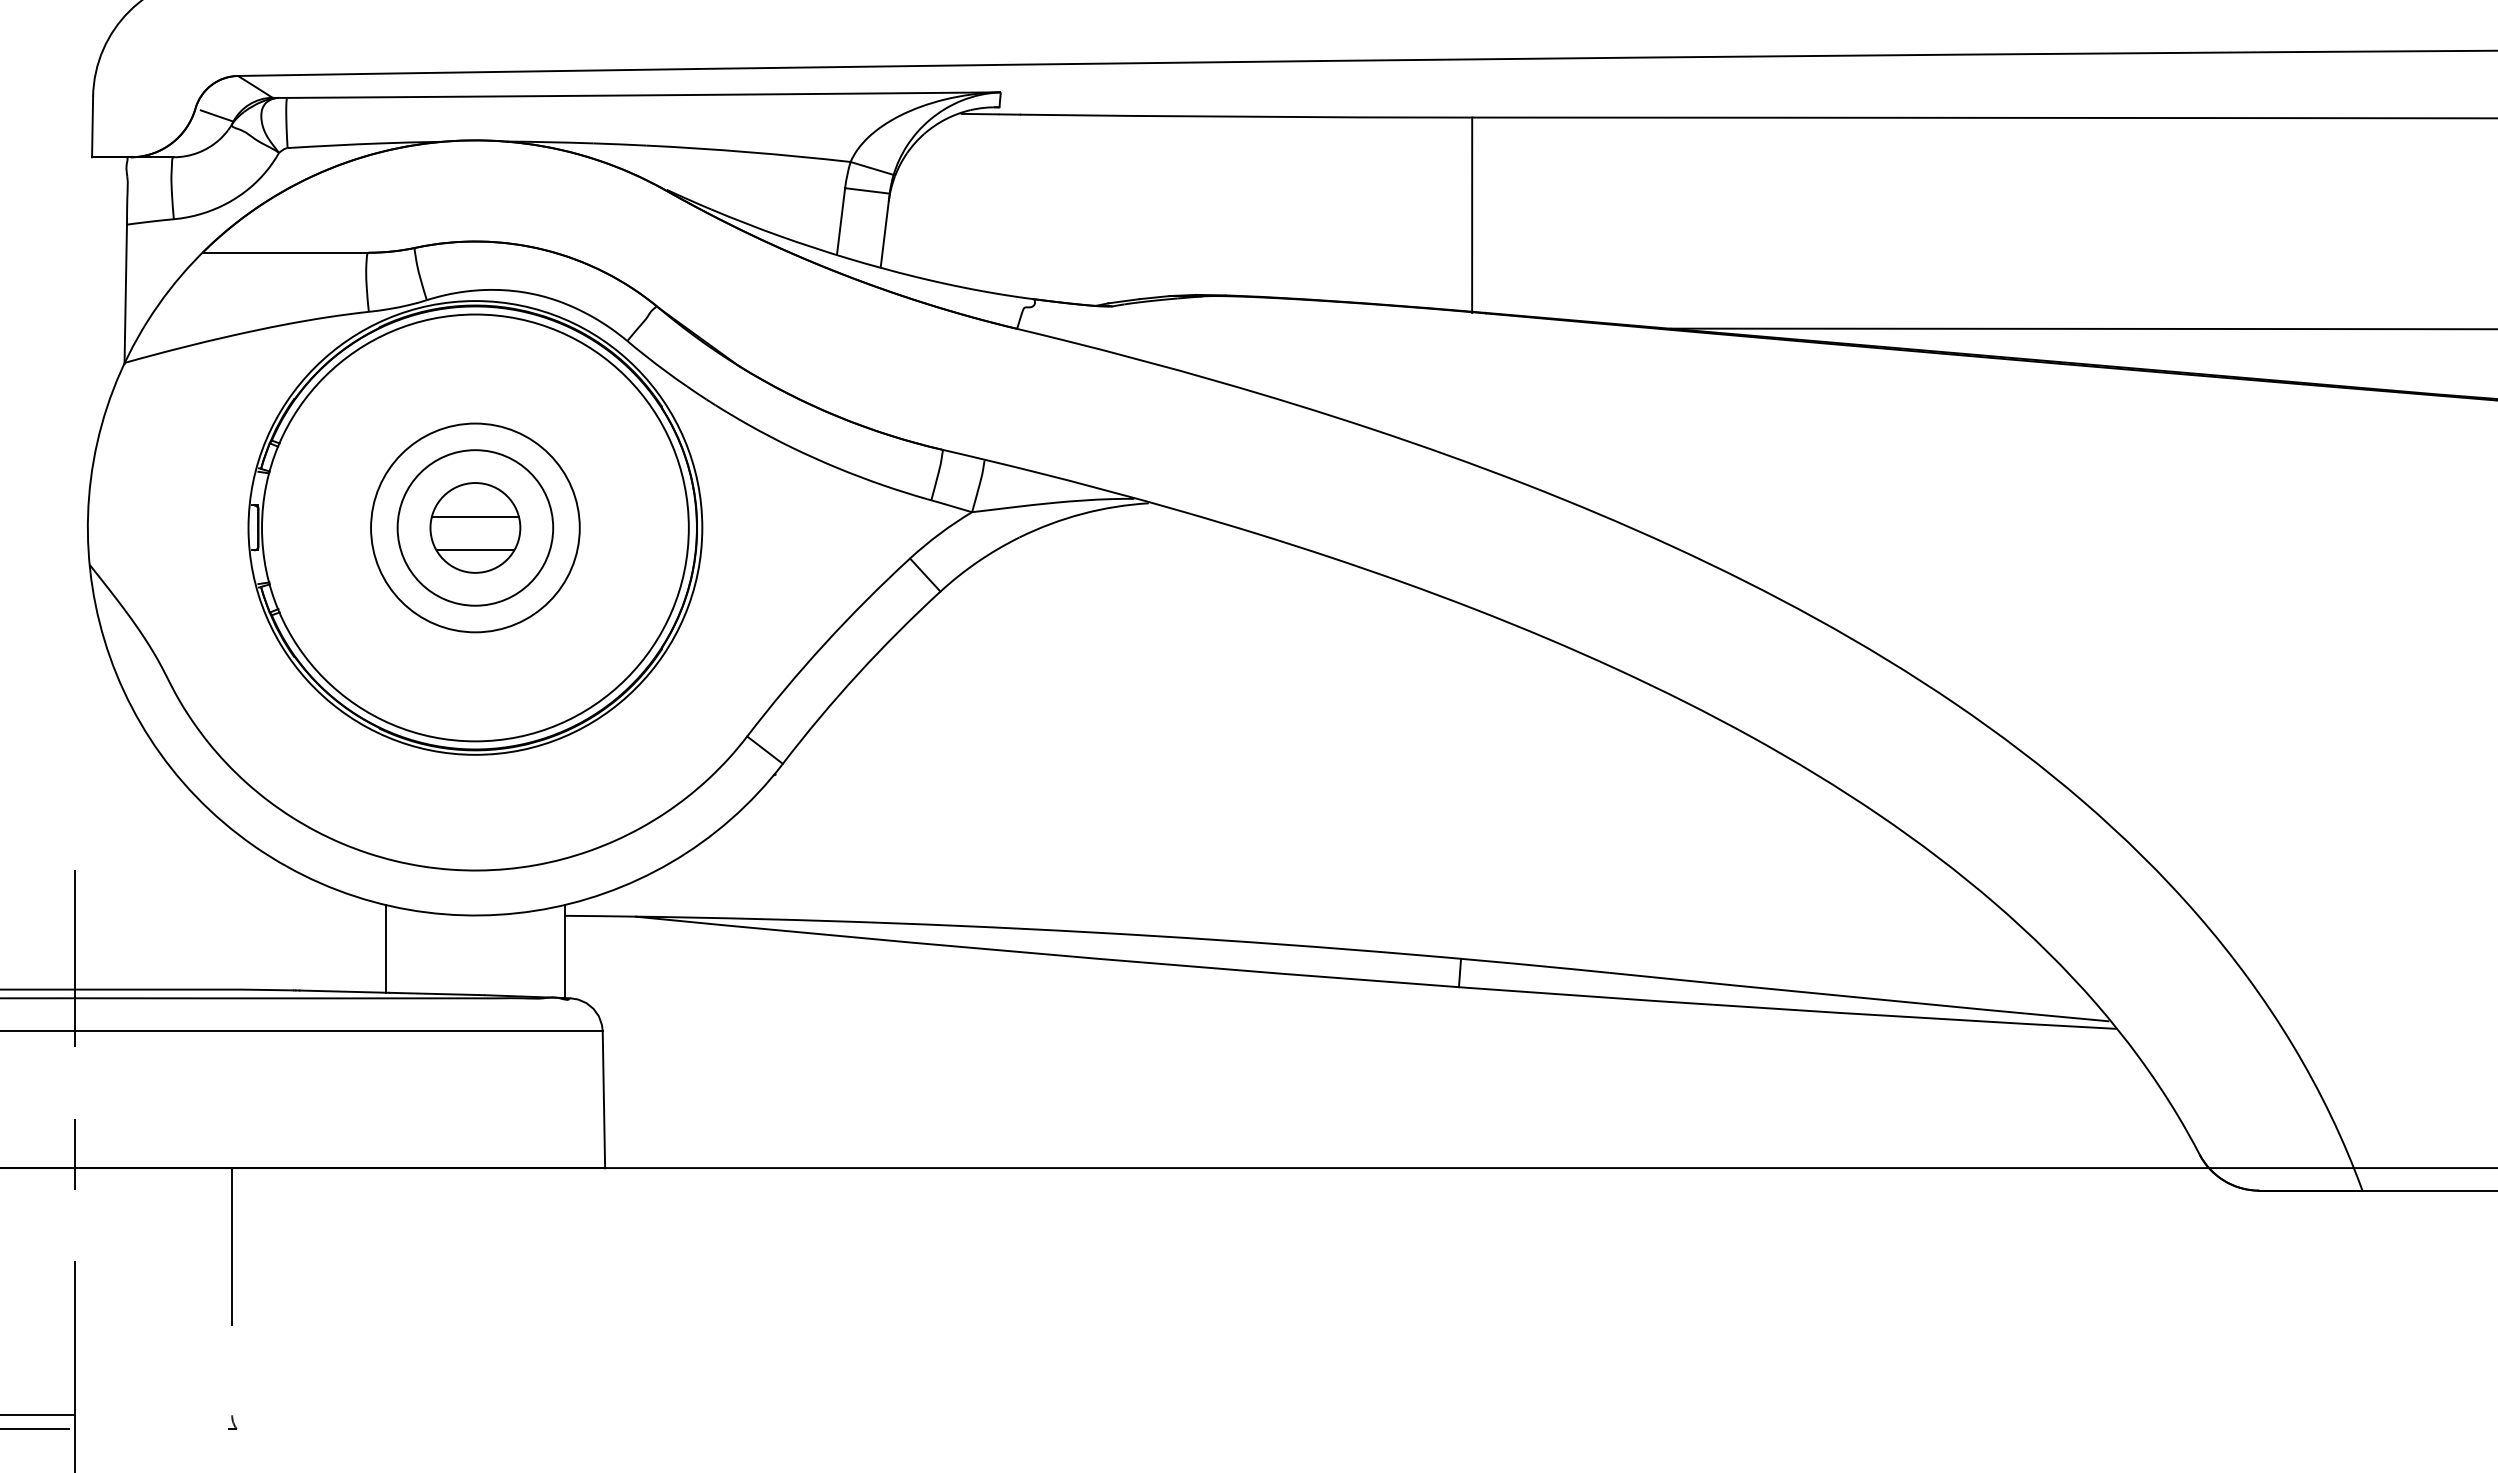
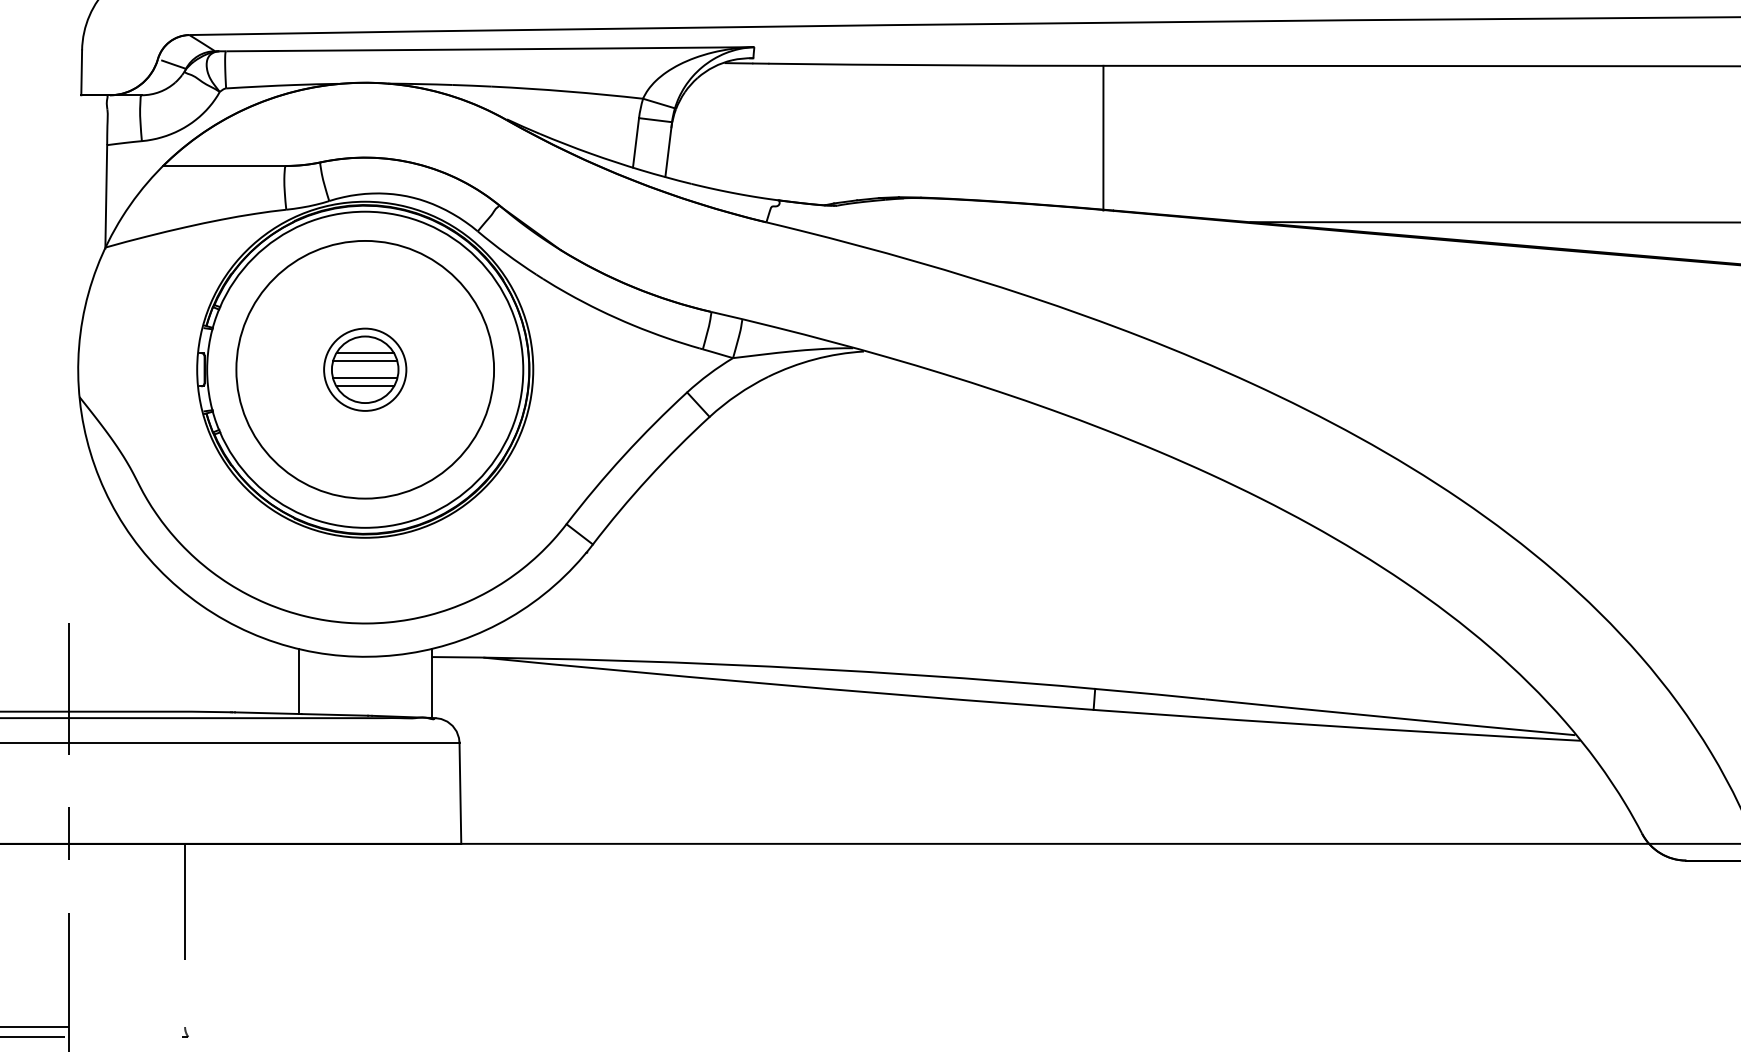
line: (475, 505) -> (365, 353), added
circle: (474, 527) -> (364, 369), size x0.71
circle: (475, 527) -> (365, 369), size x1.67
line: (475, 539) -> (365, 378), added

